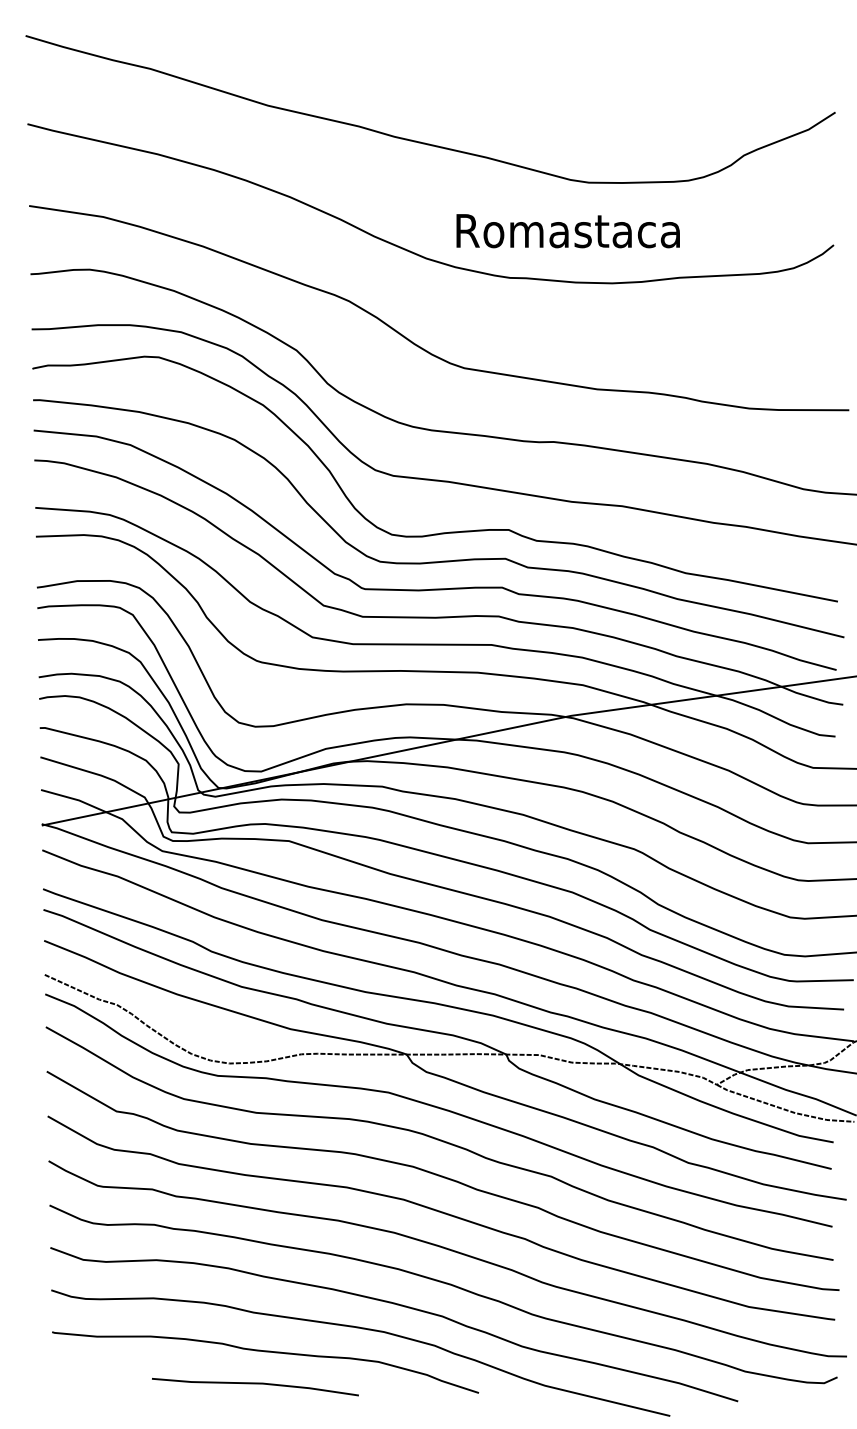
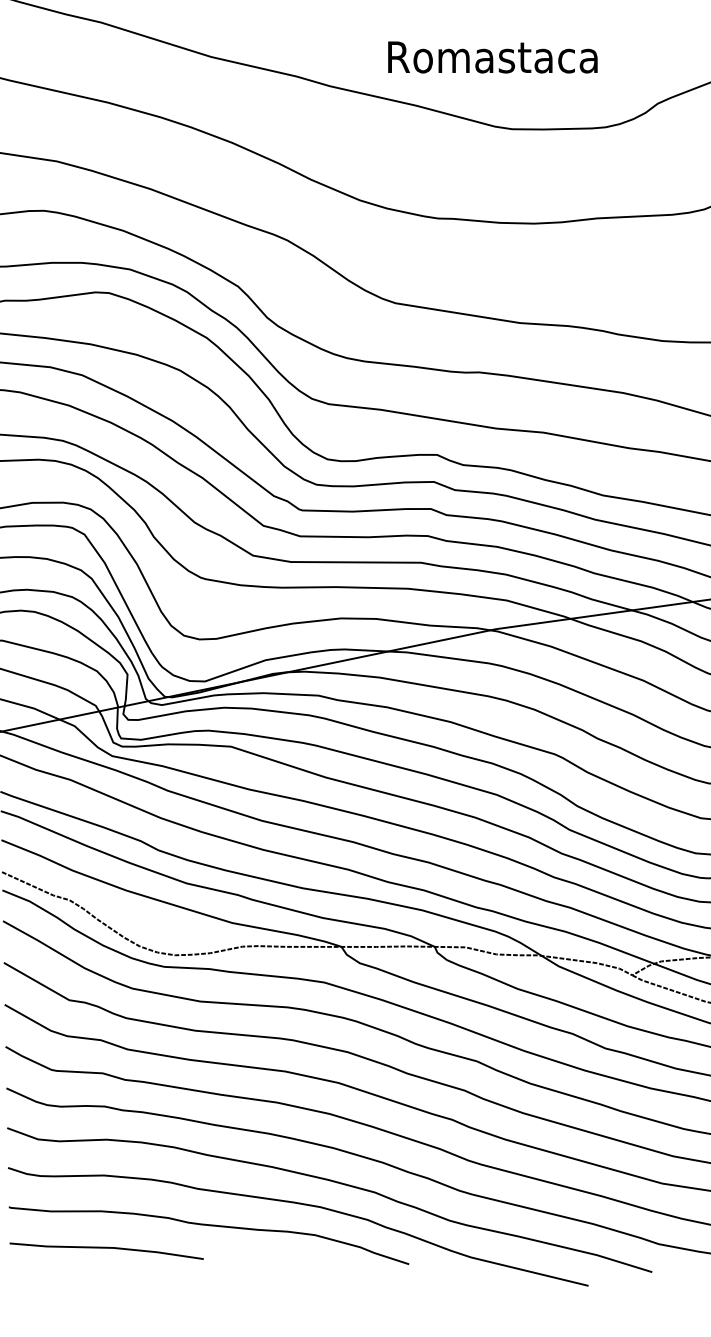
text: (567, 231) -> (492, 57), moved
line: (255, 1384) -> (106, 1248), moved

